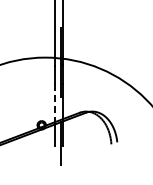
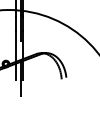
line: (54, 103) -> (16, 46), dashed -> solid

